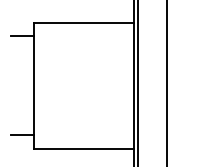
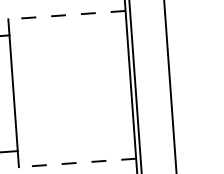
line: (84, 22) -> (67, 14), solid -> dashed
line: (84, 148) -> (77, 162), solid -> dashed

